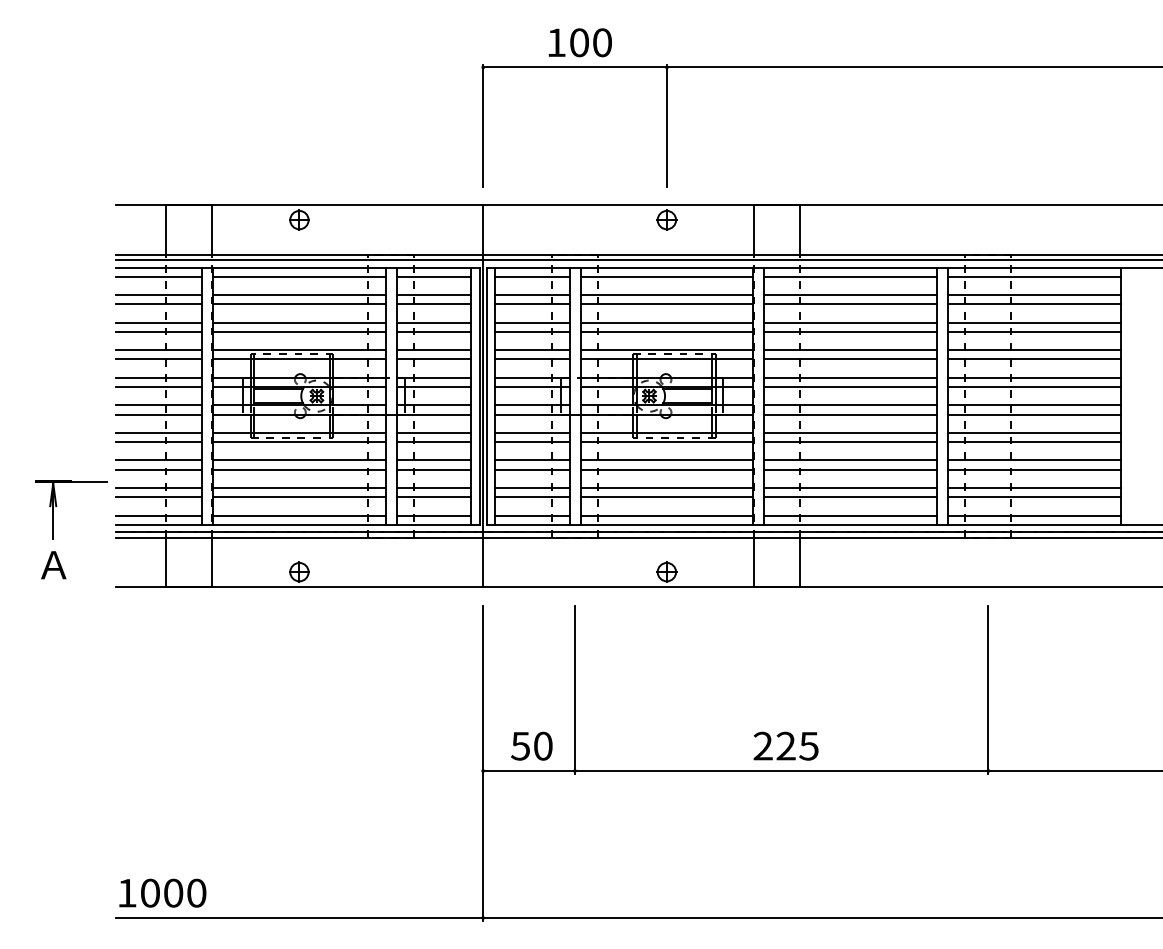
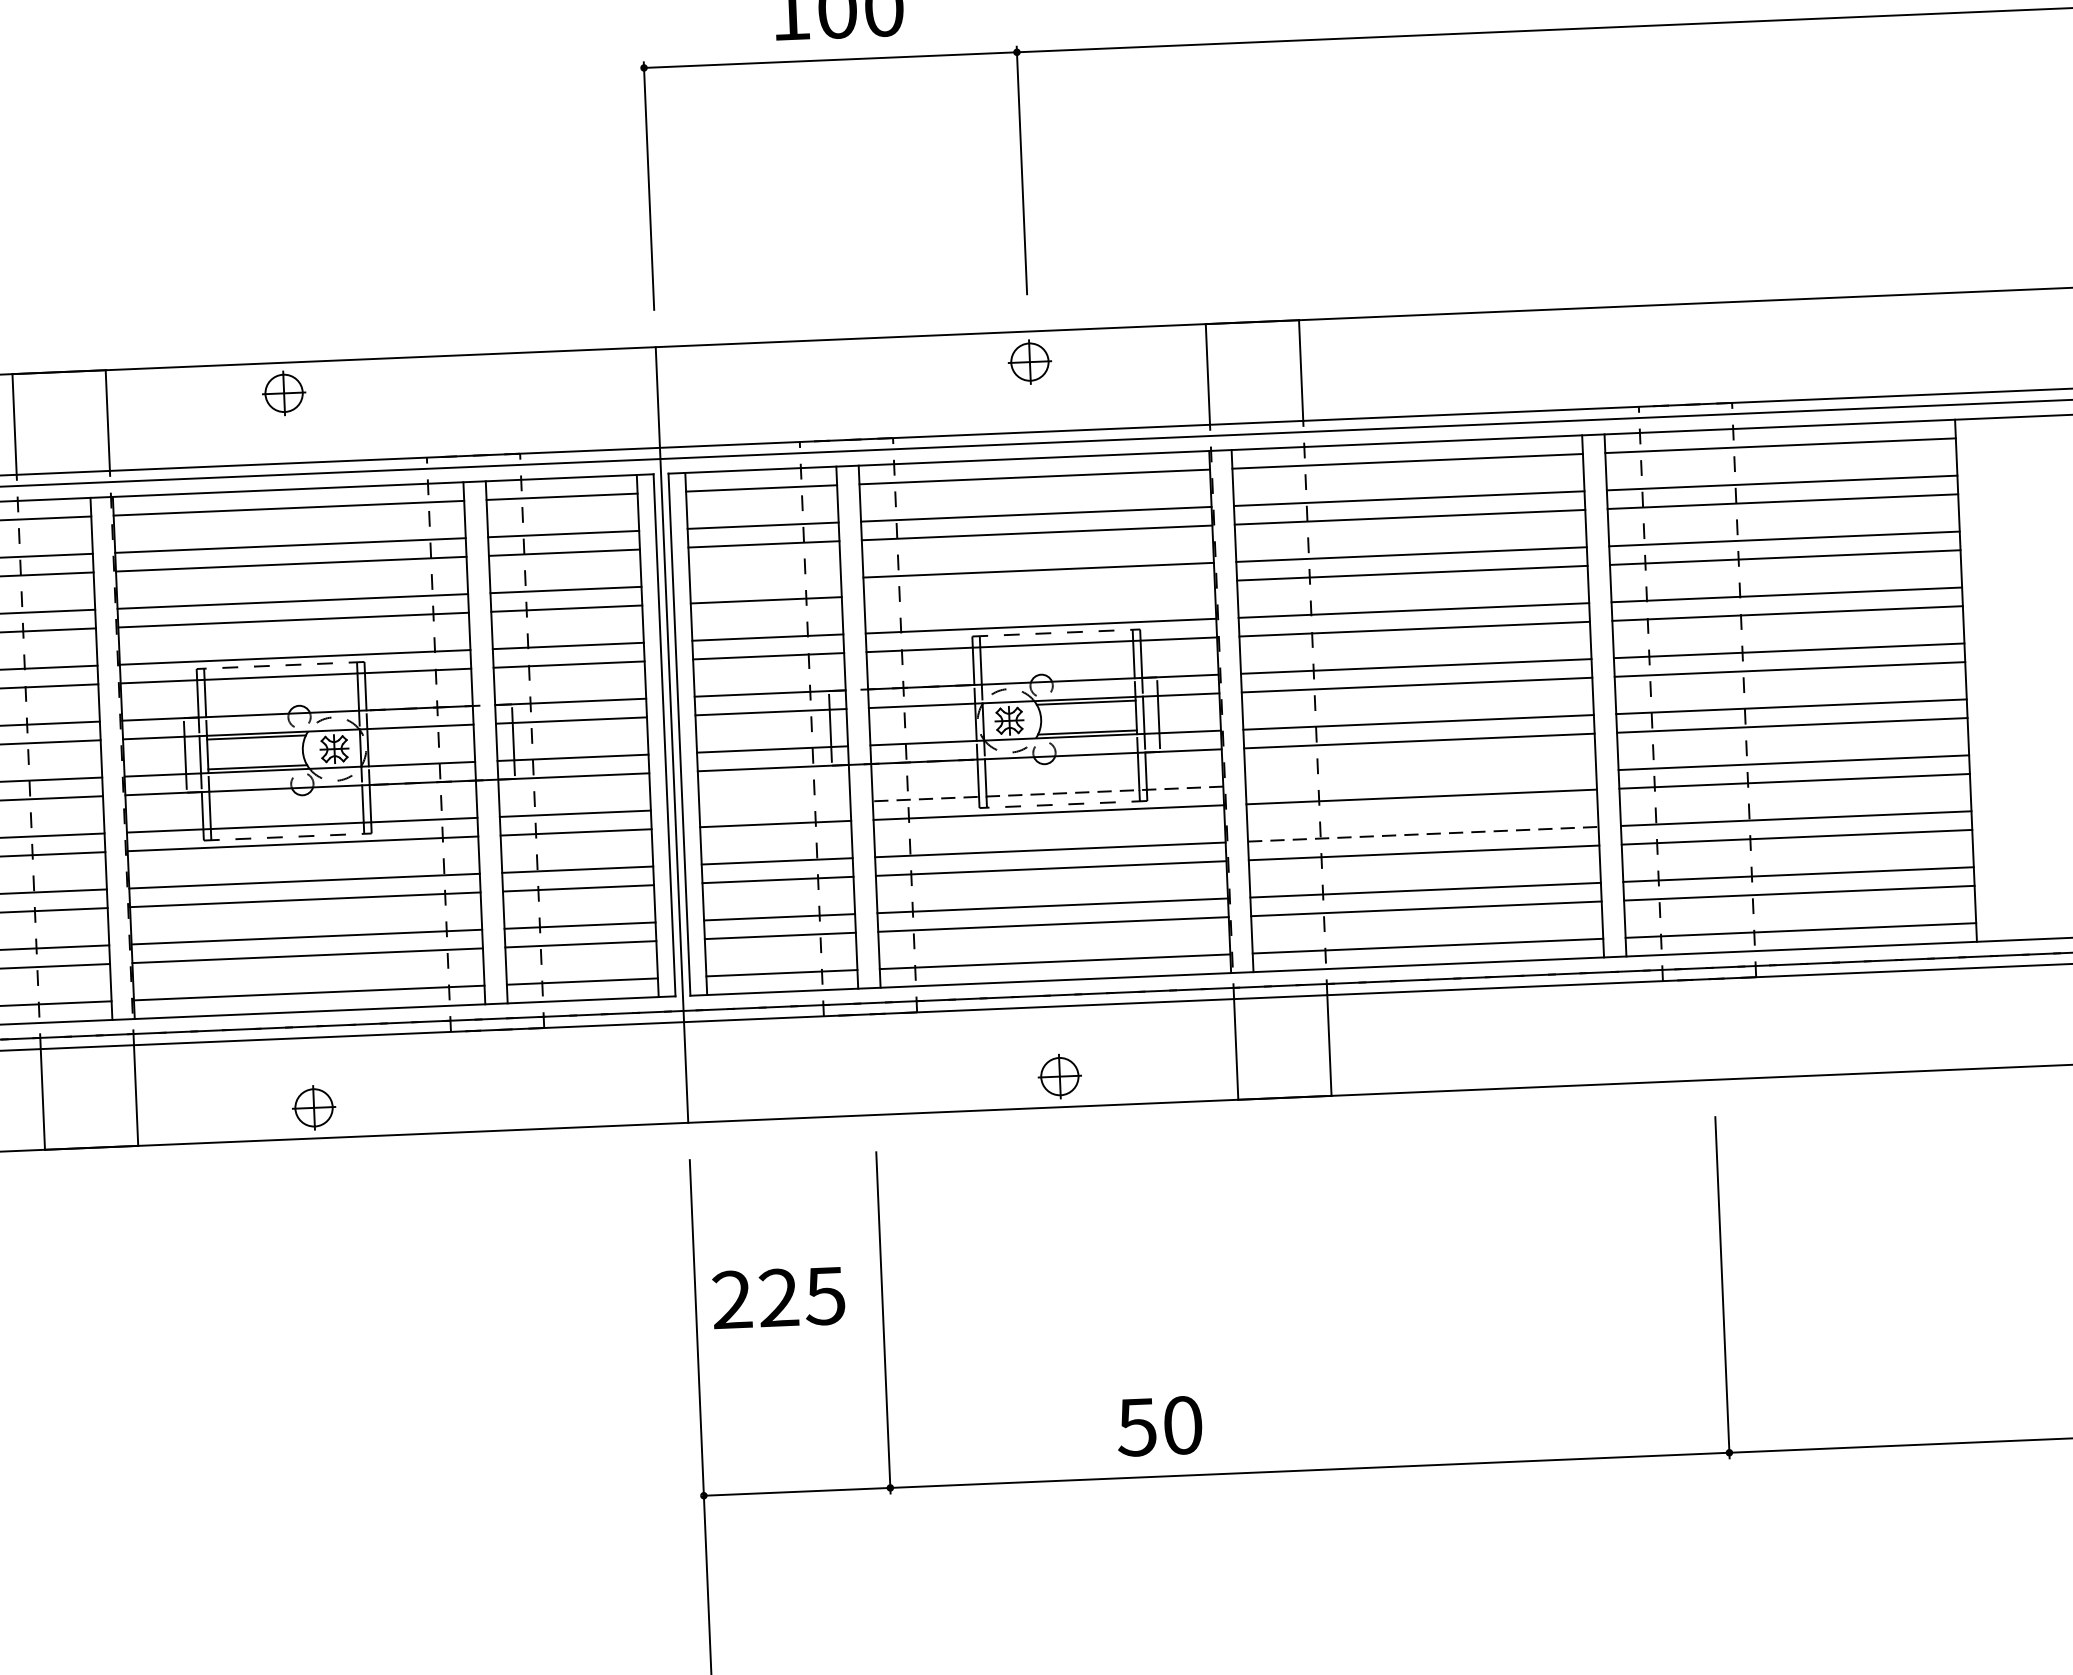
line: (532, 322) -> (765, 581), removed
line: (666, 331) -> (1038, 588), removed
line: (532, 432) -> (775, 804), removed
line: (666, 432) -> (1047, 793), solid -> dashed
line: (850, 432) -> (1420, 777), removed
line: (851, 460) -> (1425, 834), solid -> dashed
text: (531, 745) -> (1159, 1424), moved
text: (785, 745) -> (777, 1296), moved

